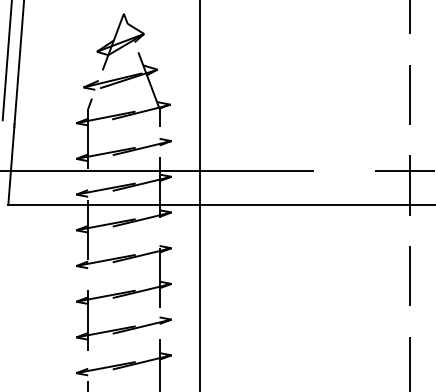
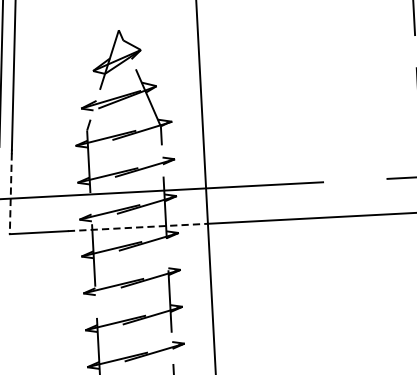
line: (11, 166) -> (11, 194), solid -> dashed
line: (132, 205) -> (138, 227), solid -> dashed

